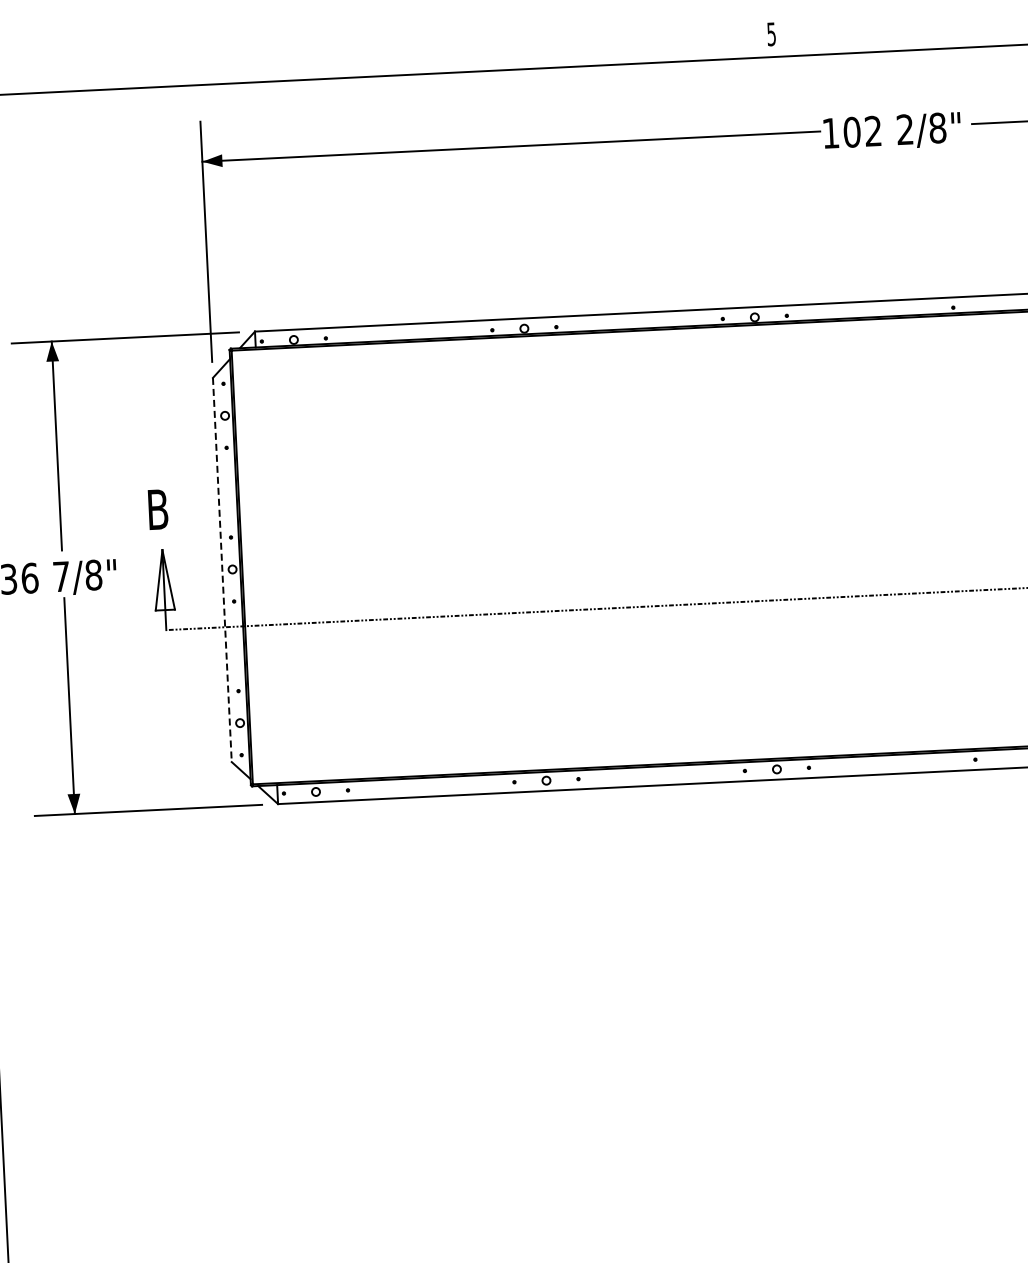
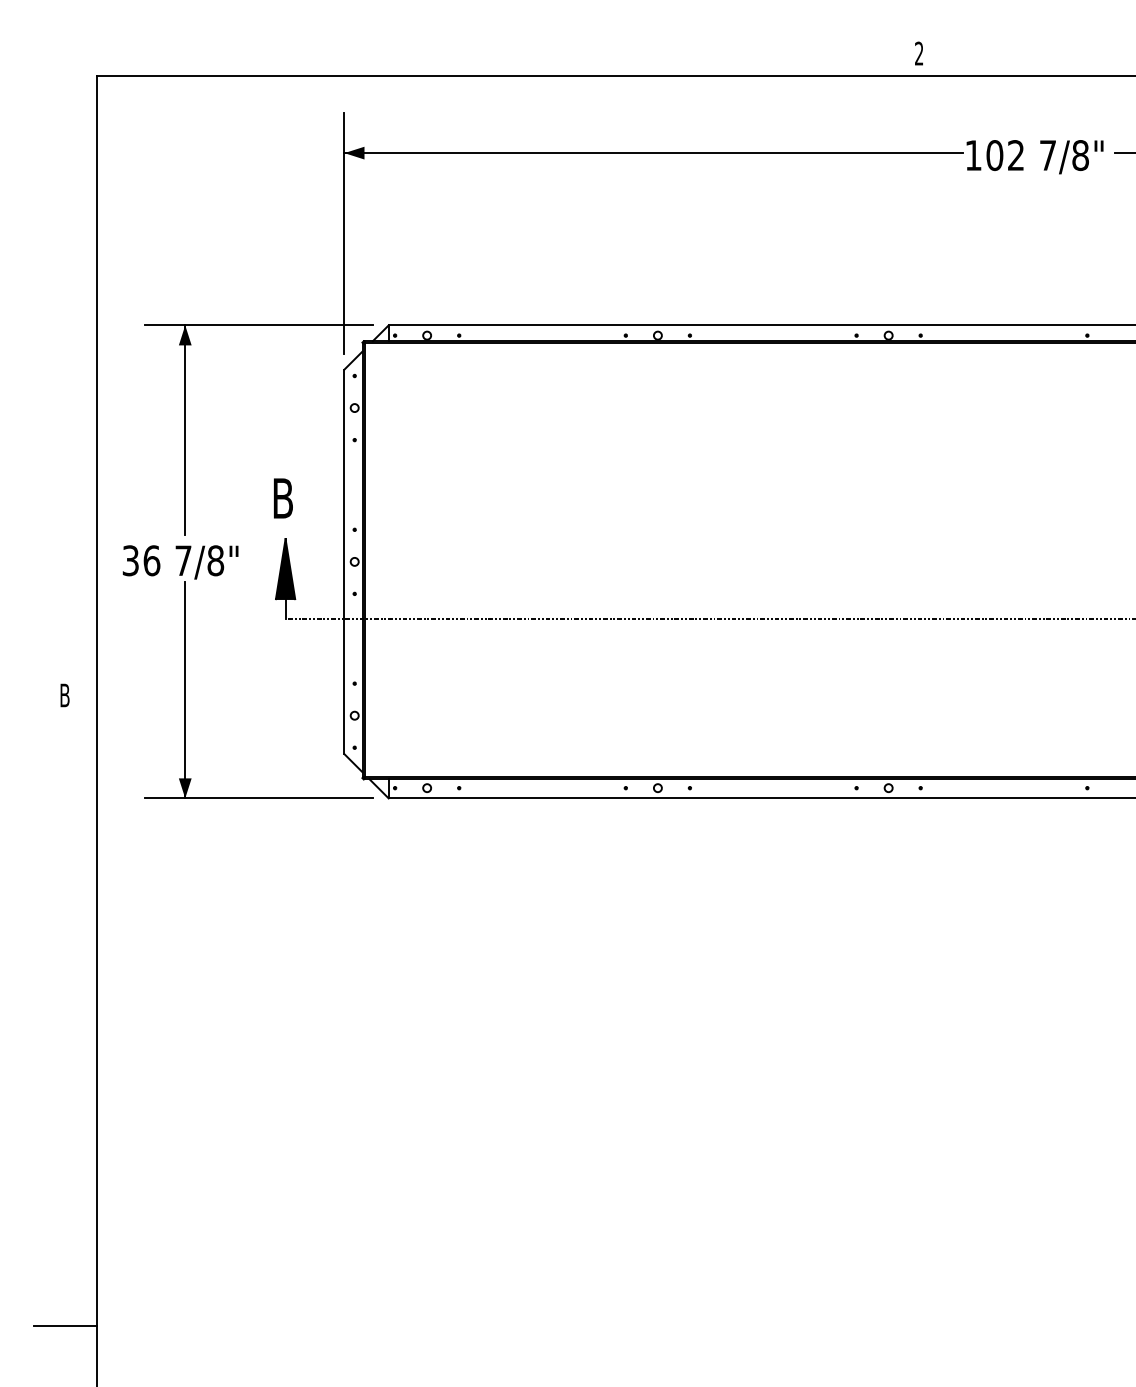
text: (771, 34) -> (919, 53), 5 -> 2
text: (904, 129) -> (1047, 155), 2/8" -> 7/8"
line: (222, 570) -> (344, 562), dashed -> solid
fill: (163, 580) -> (285, 569), added

